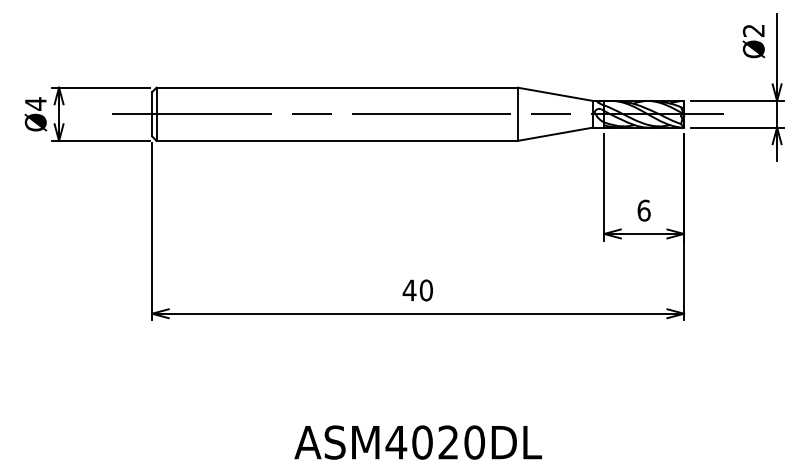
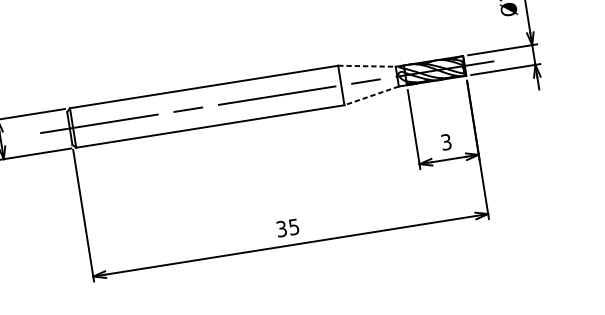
line: (556, 94) -> (367, 66), solid -> dashed
line: (555, 134) -> (371, 96), solid -> dashed
text: (643, 210) -> (445, 142), 6 -> 3
text: (417, 290) -> (287, 228), 40 -> 35

